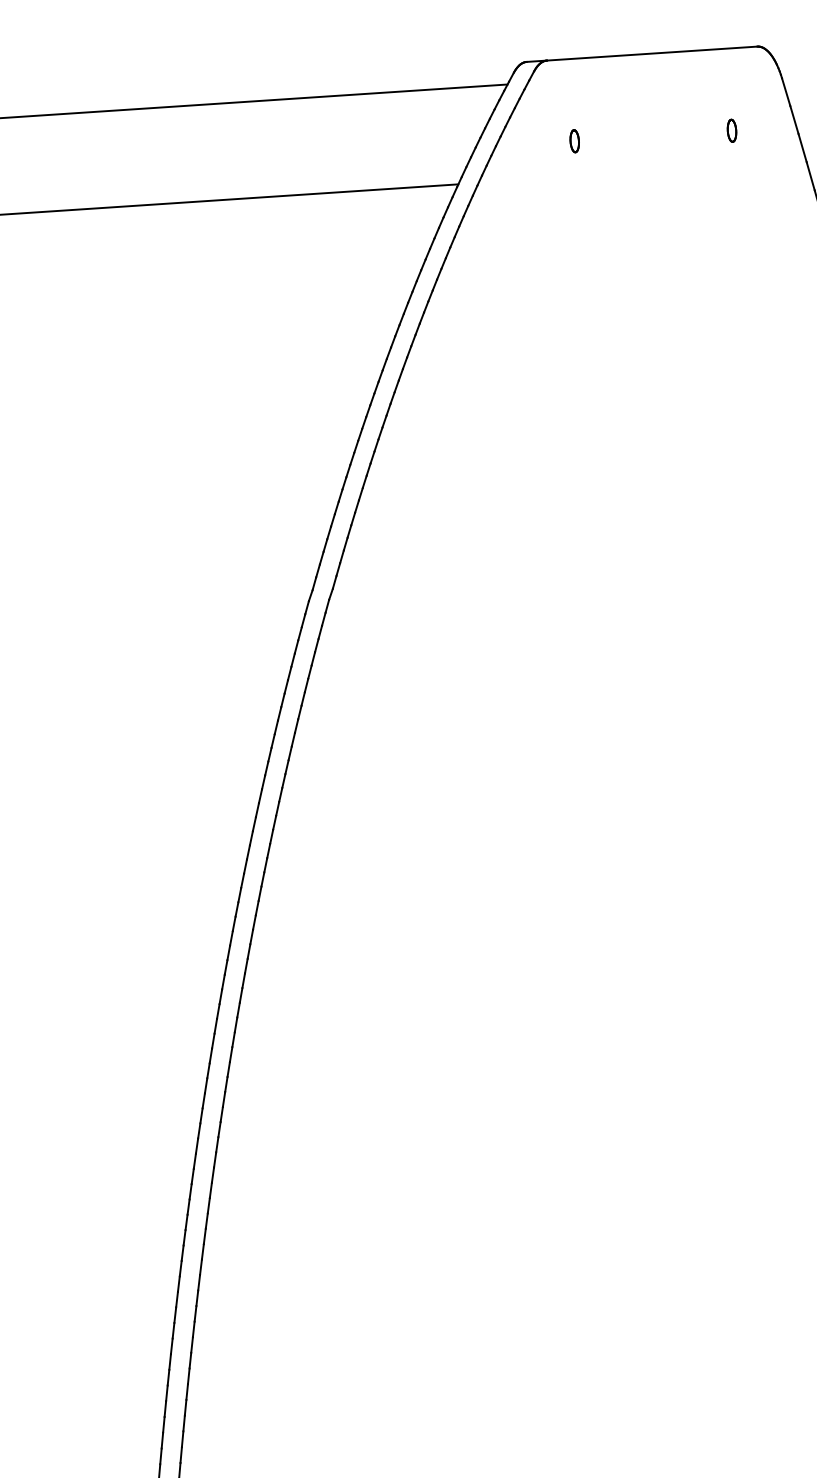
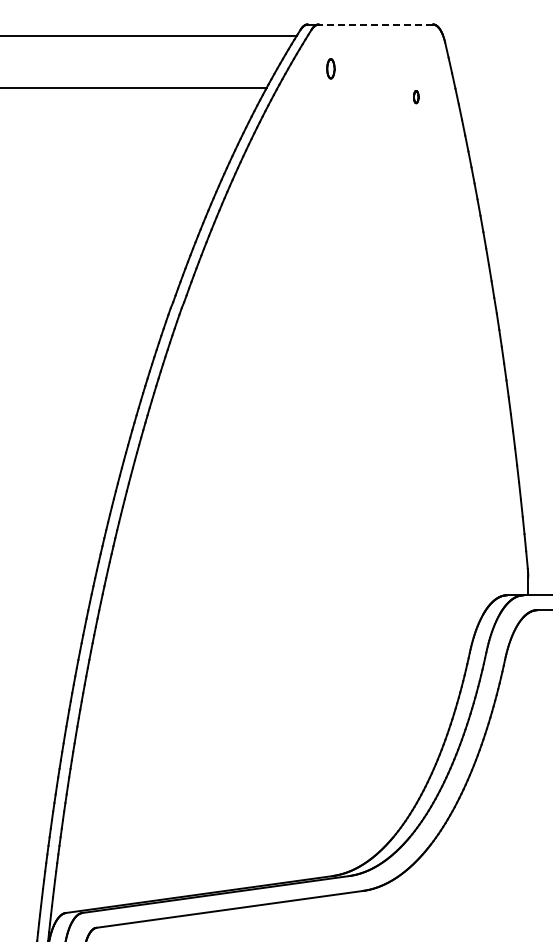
line: (651, 53) -> (375, 24), solid -> dashed
part: (732, 131) -> (416, 97), moved
part: (574, 142) -> (330, 69), size x1.6

